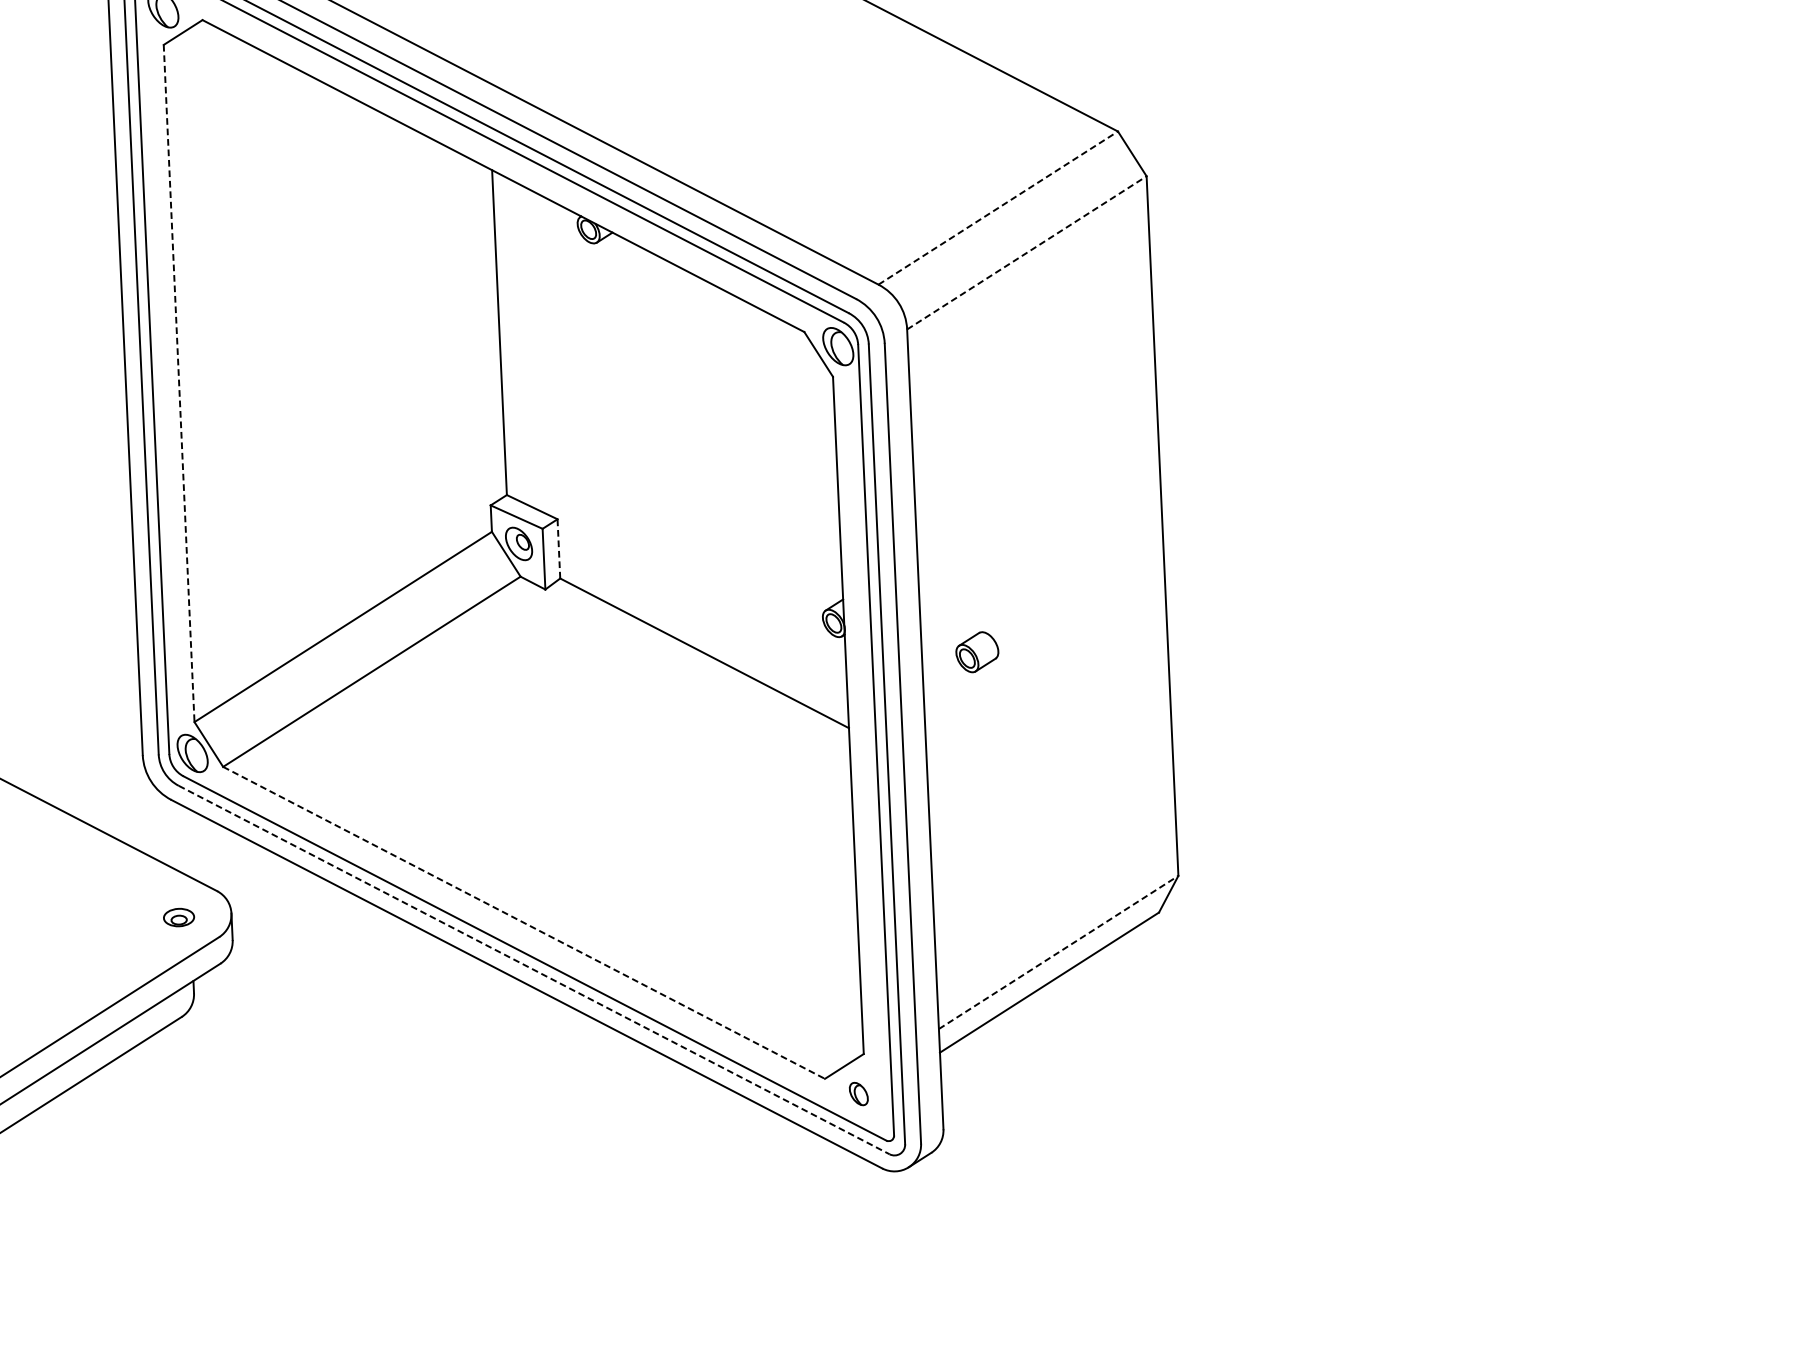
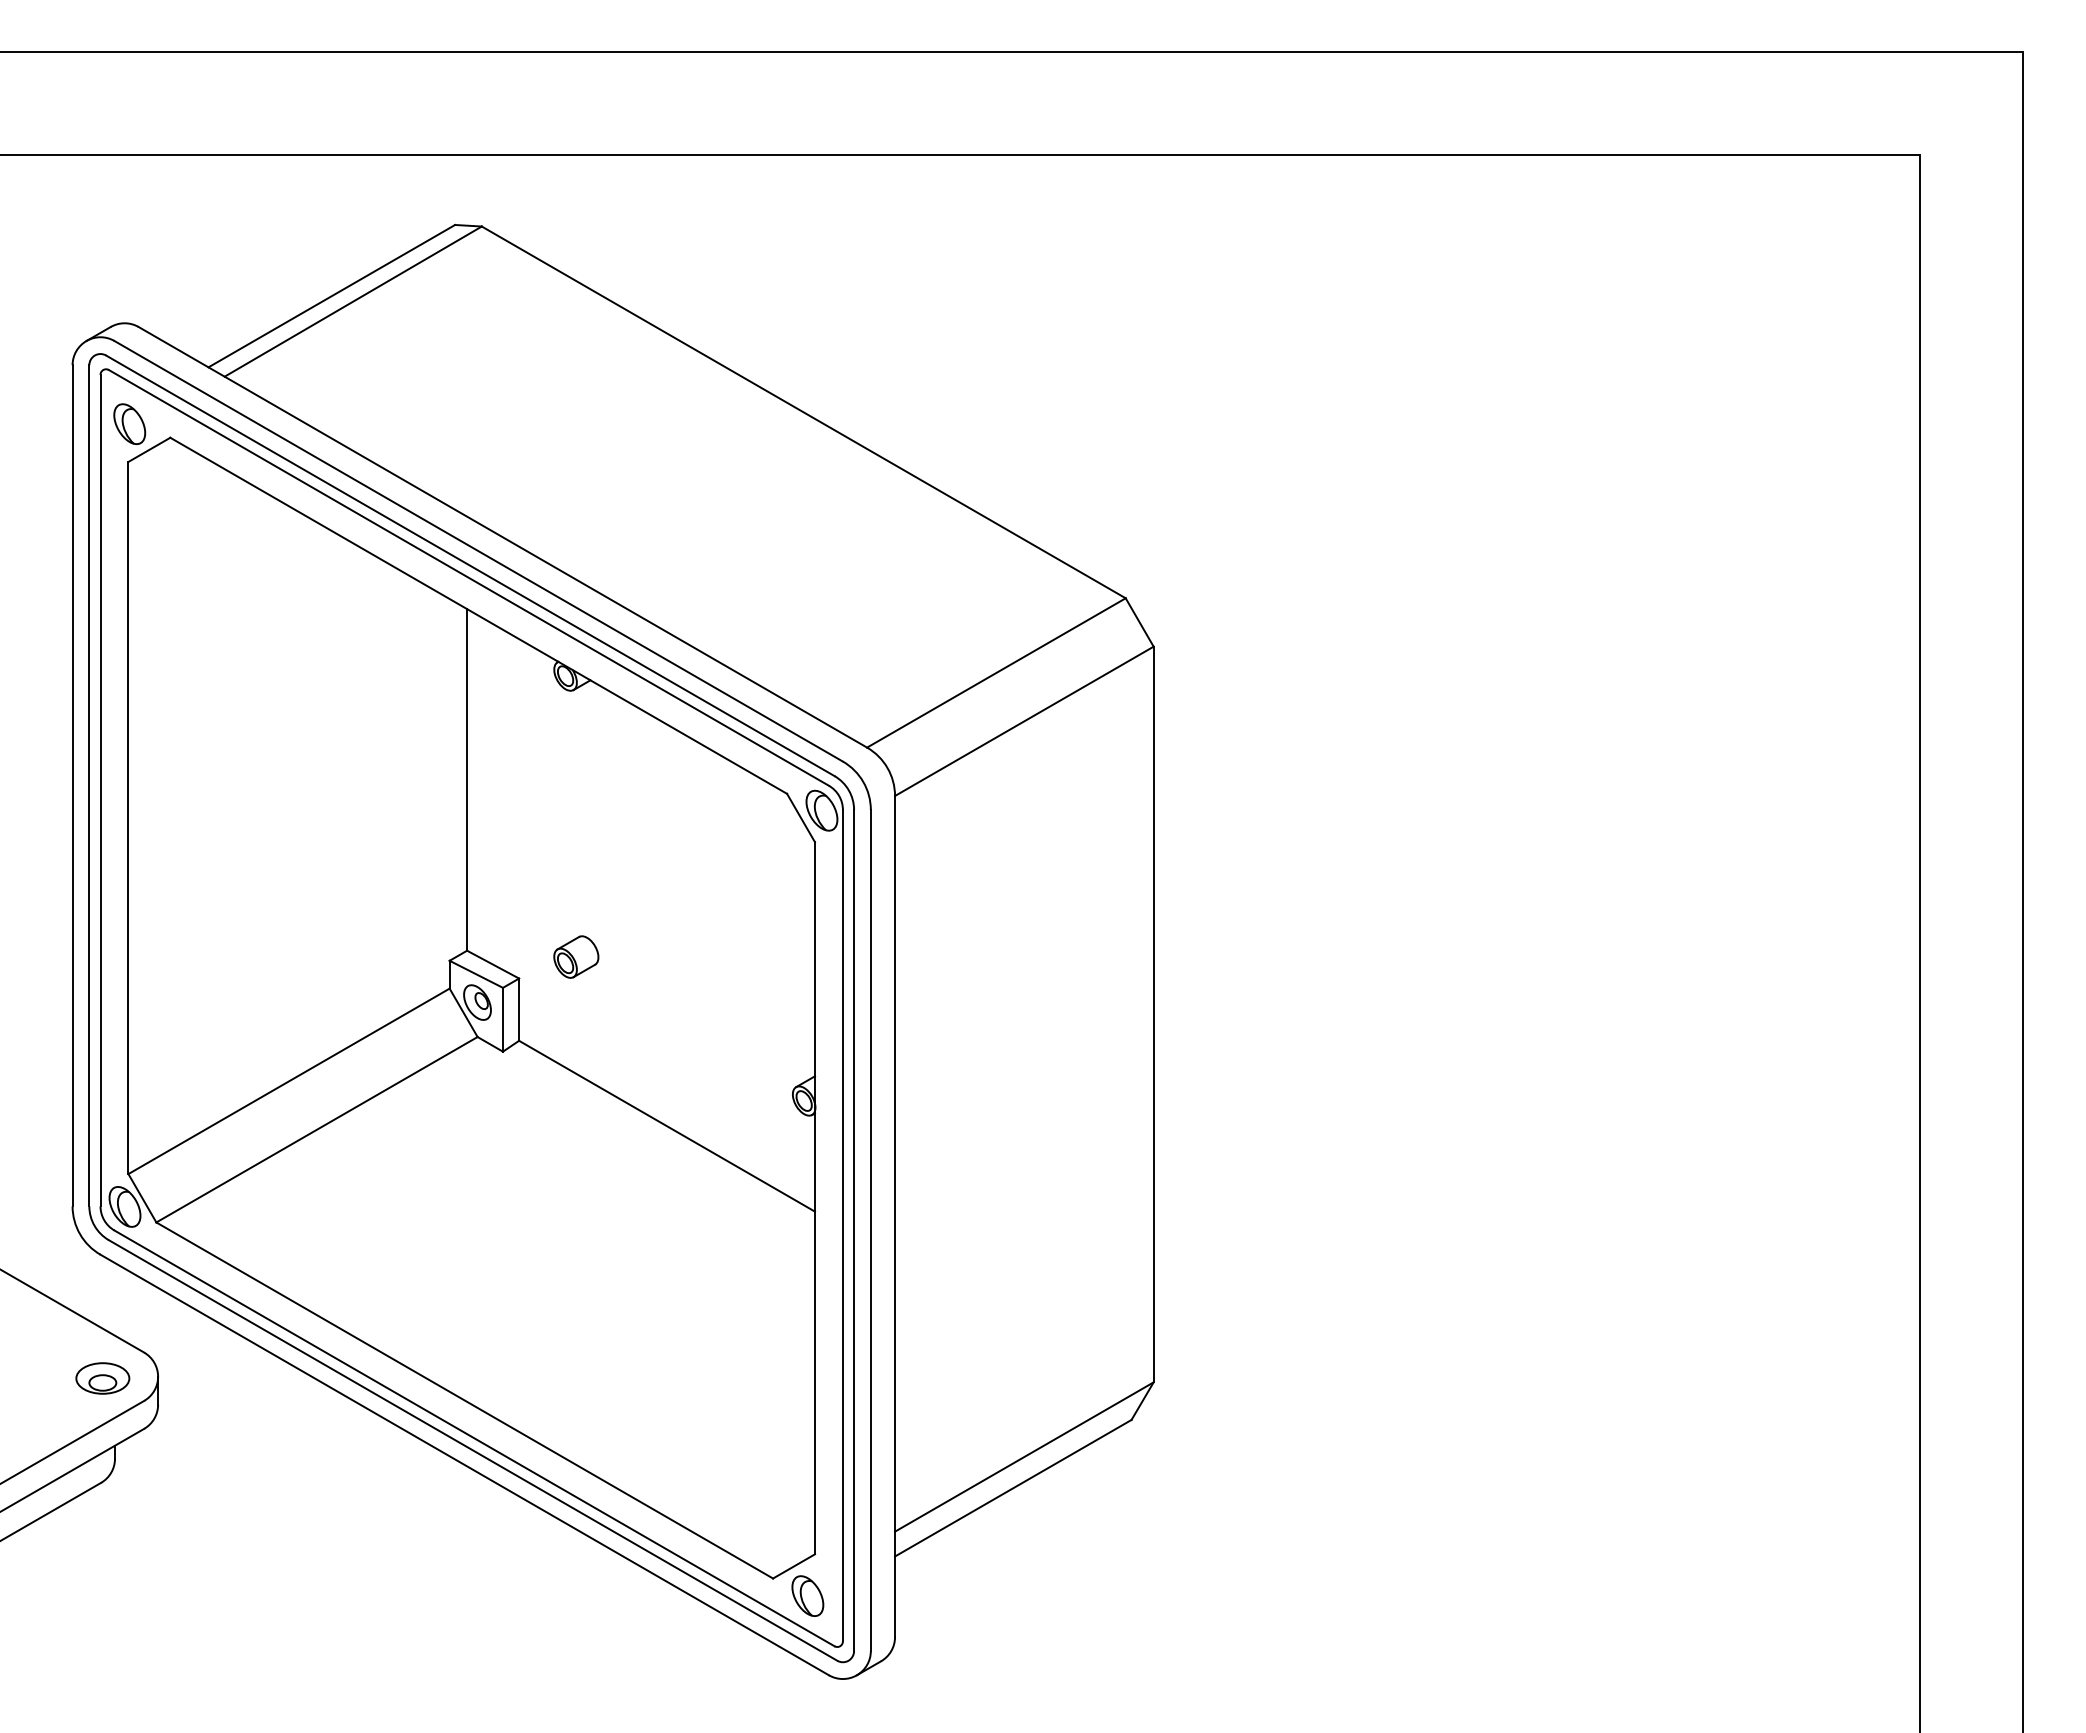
line: (998, 207) -> (996, 672), dashed -> solid
line: (1027, 253) -> (1024, 721), dashed -> solid
line: (179, 383) -> (128, 818), dashed -> solid
line: (559, 548) -> (519, 1009), dashed -> solid
part: (977, 651) -> (576, 956), moved
part: (178, 917) -> (102, 1378), size x1.67
line: (524, 922) -> (465, 1400), dashed -> solid
line: (1058, 951) -> (1024, 1456), dashed -> solid
line: (534, 970) -> (473, 1450), dashed -> solid
part: (858, 1093) -> (807, 1595), size x1.67

